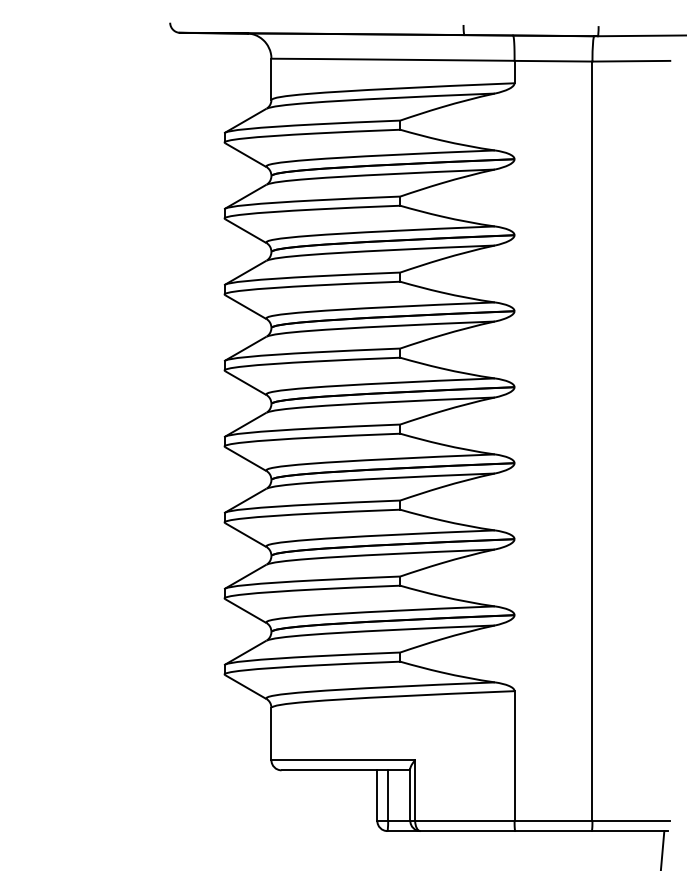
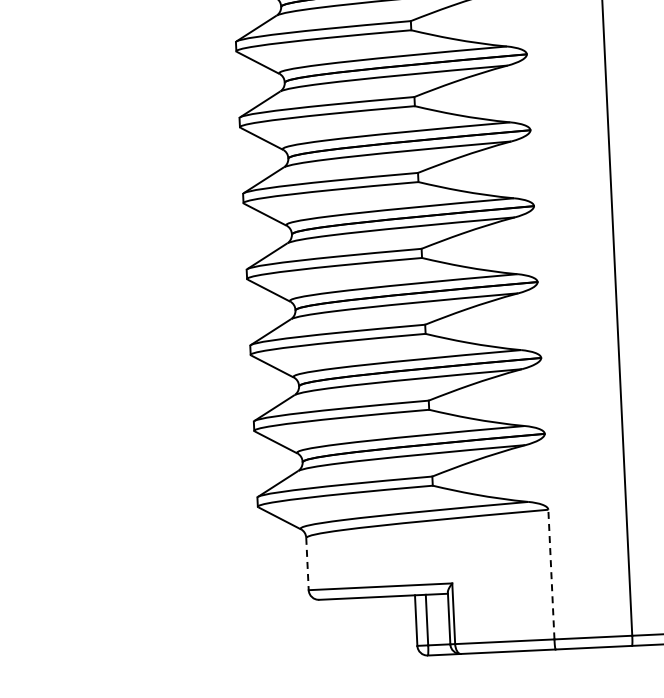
line: (271, 734) -> (307, 564), solid -> dashed
line: (514, 756) -> (551, 575), solid -> dashed

